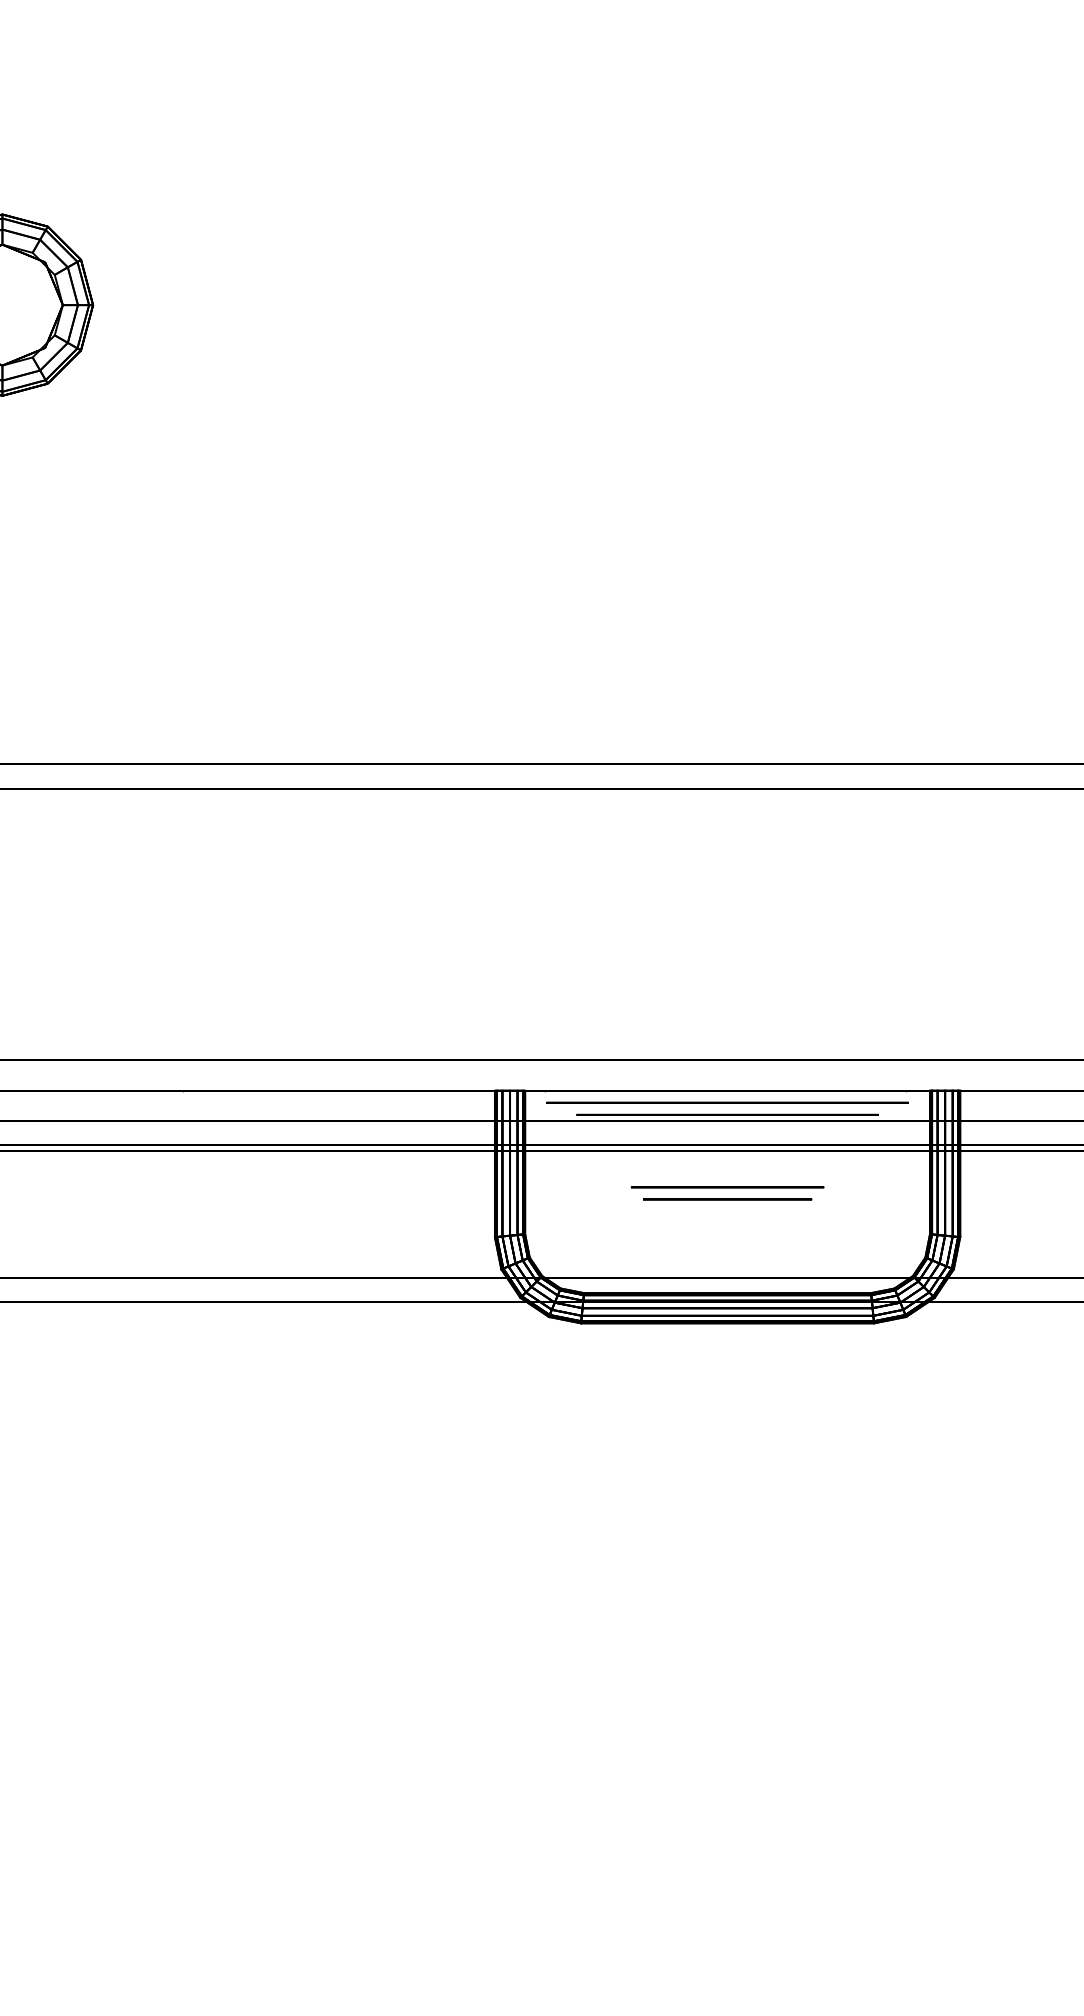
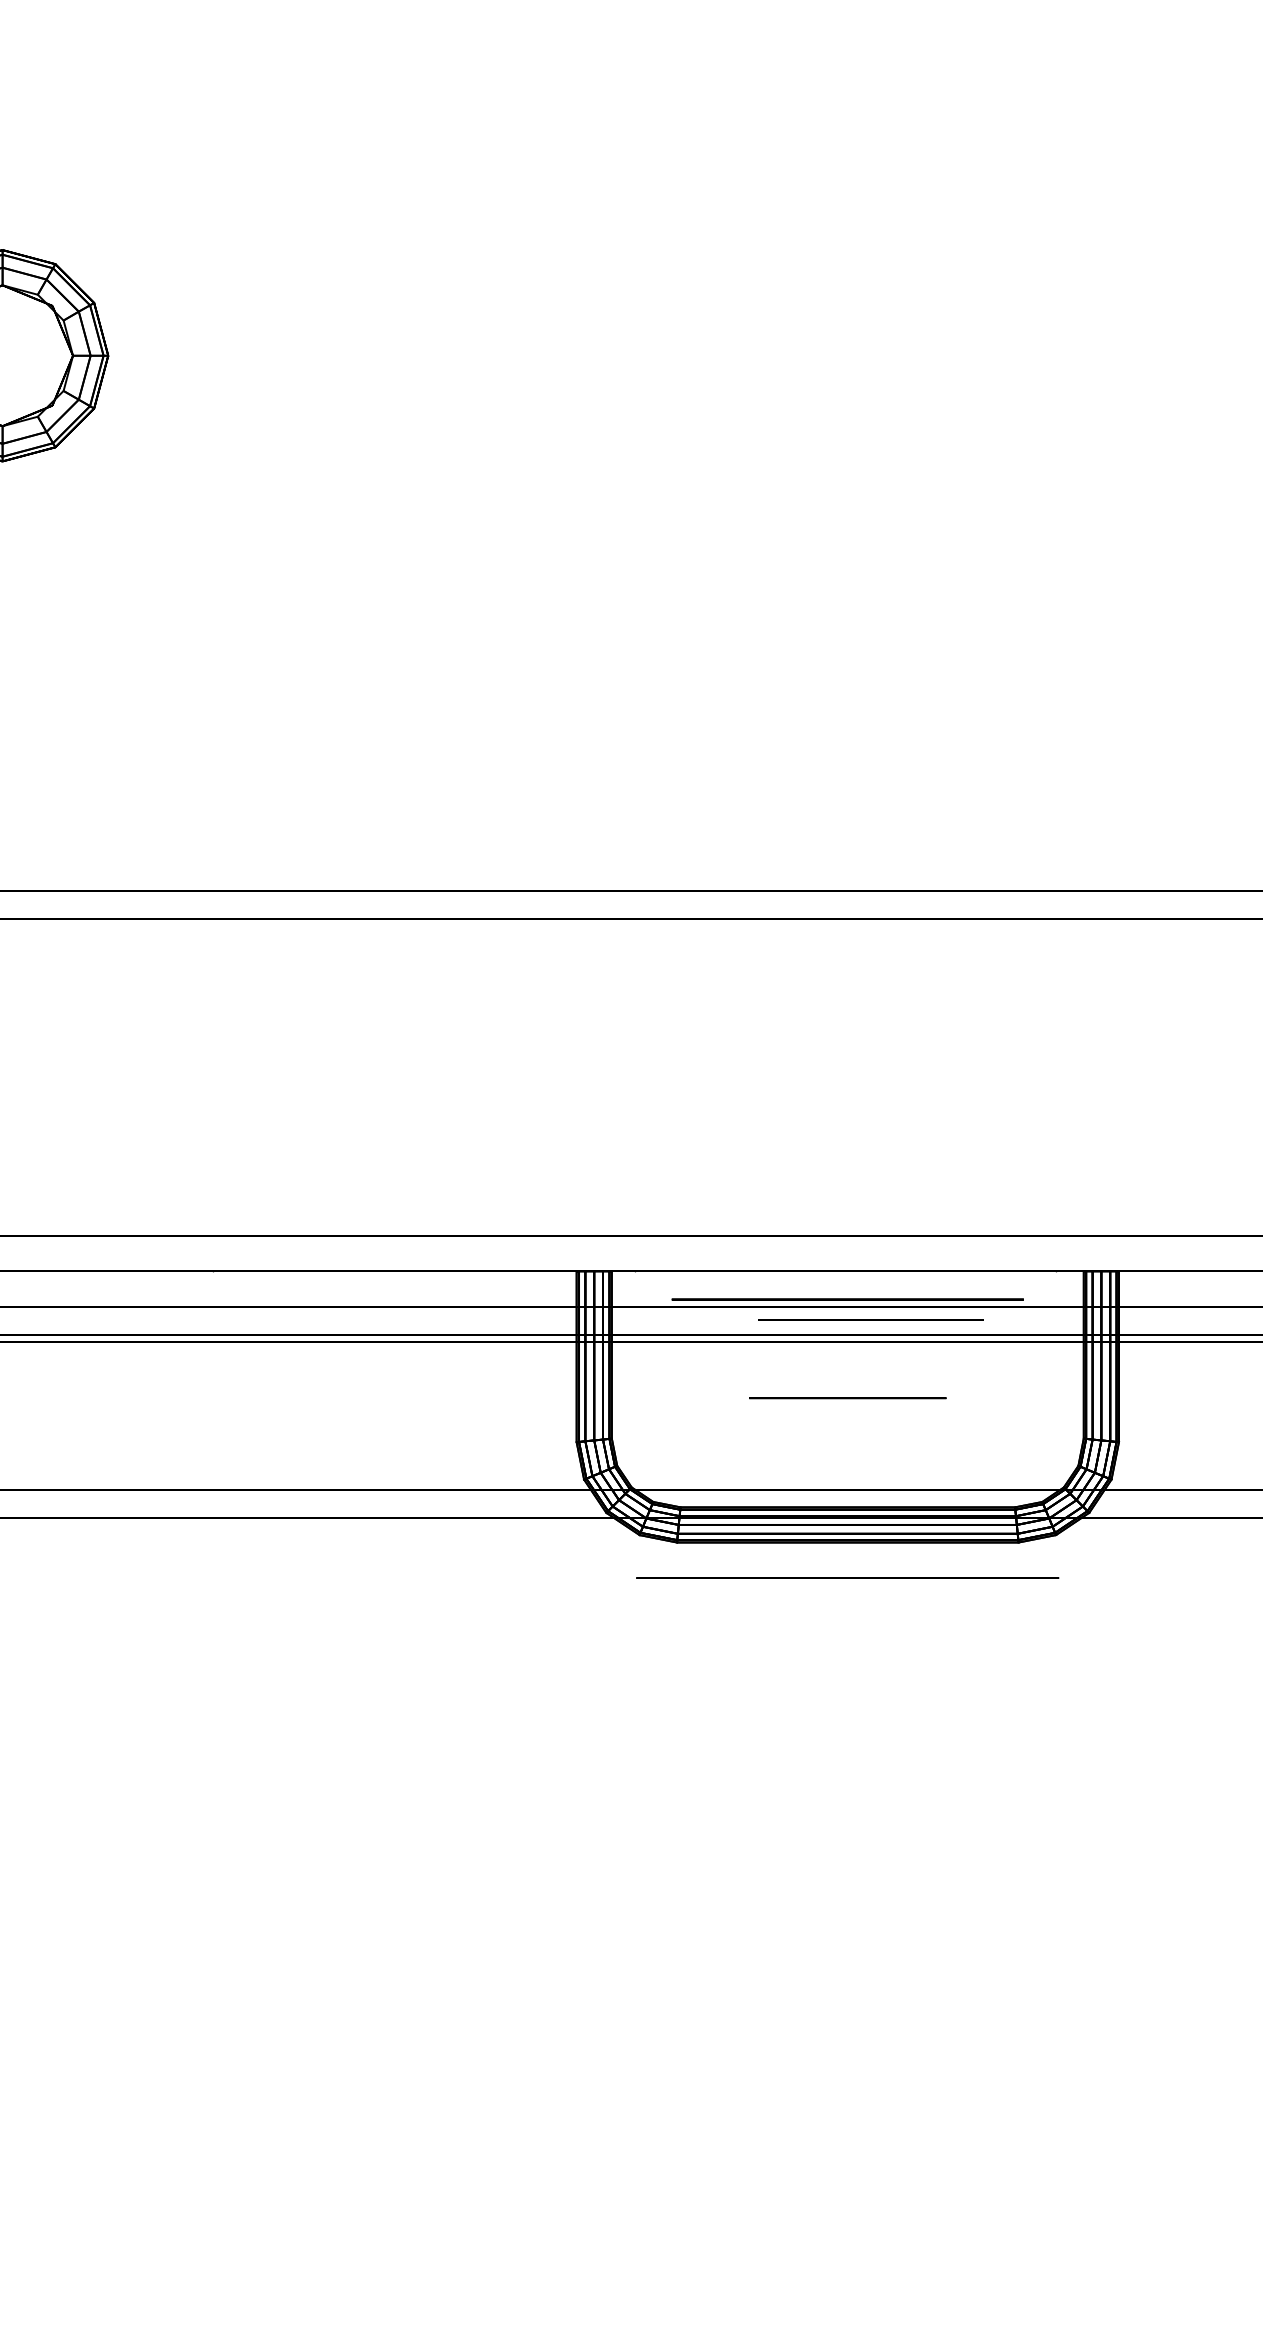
circle: (727, 1102) -> (847, 1577), moved
circle: (727, 1187) -> (871, 1320), moved

